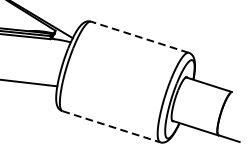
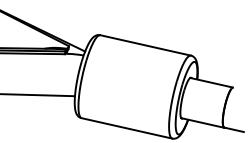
line: (139, 37) -> (145, 45), dashed -> solid
line: (111, 126) -> (127, 128), dashed -> solid

